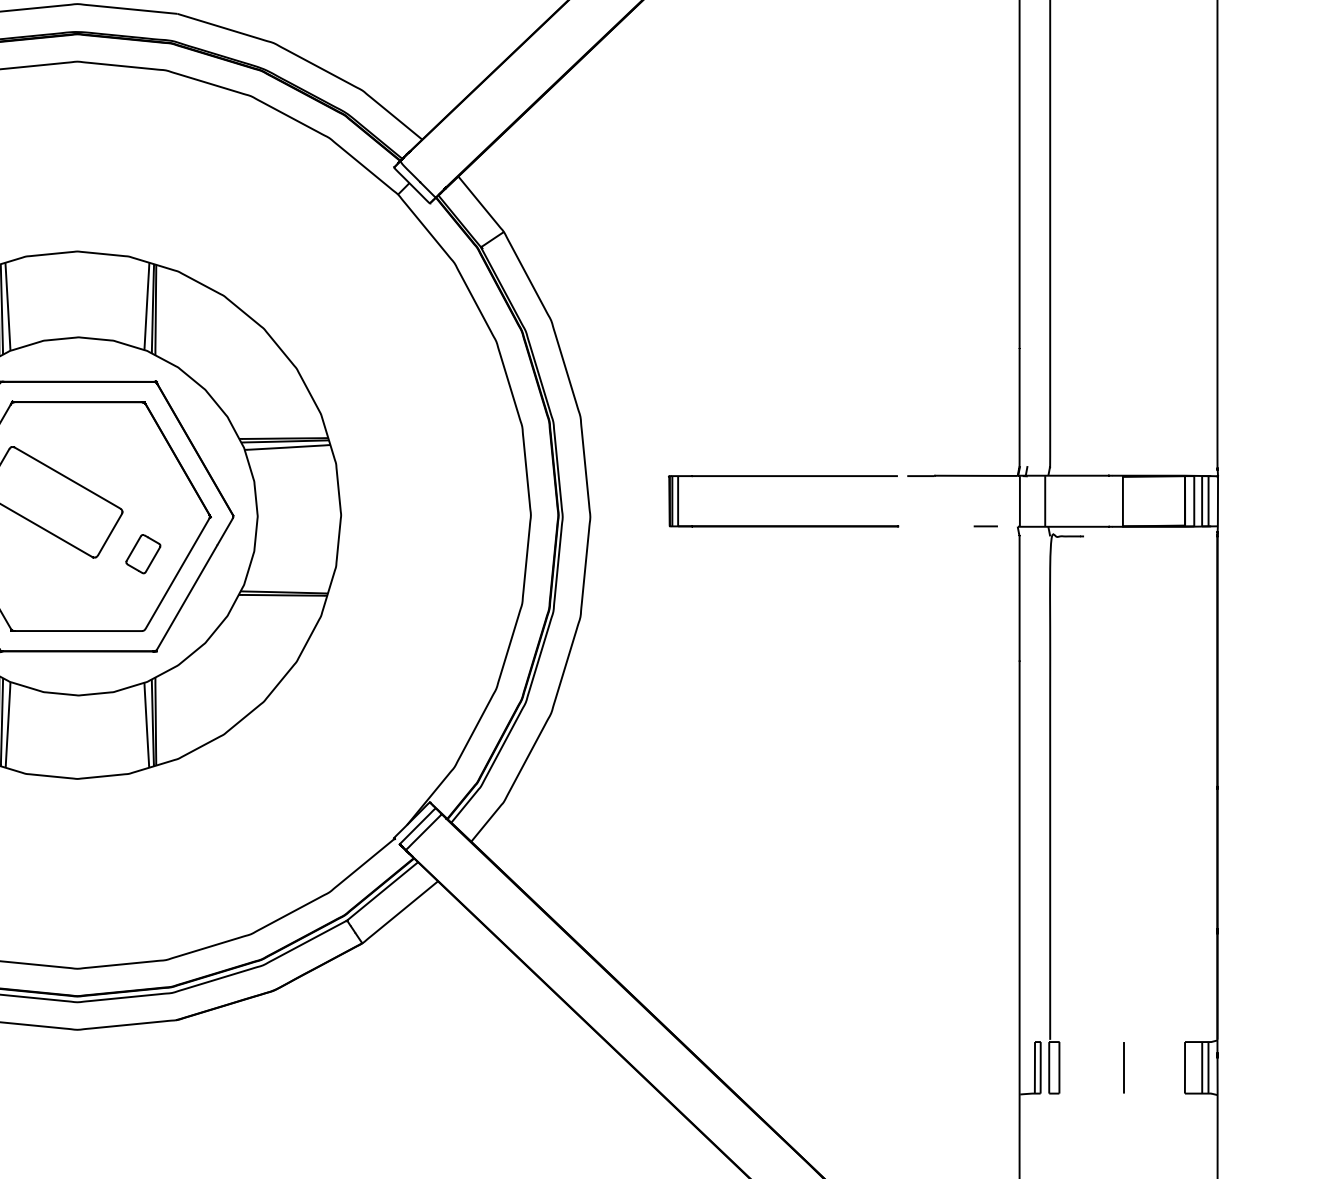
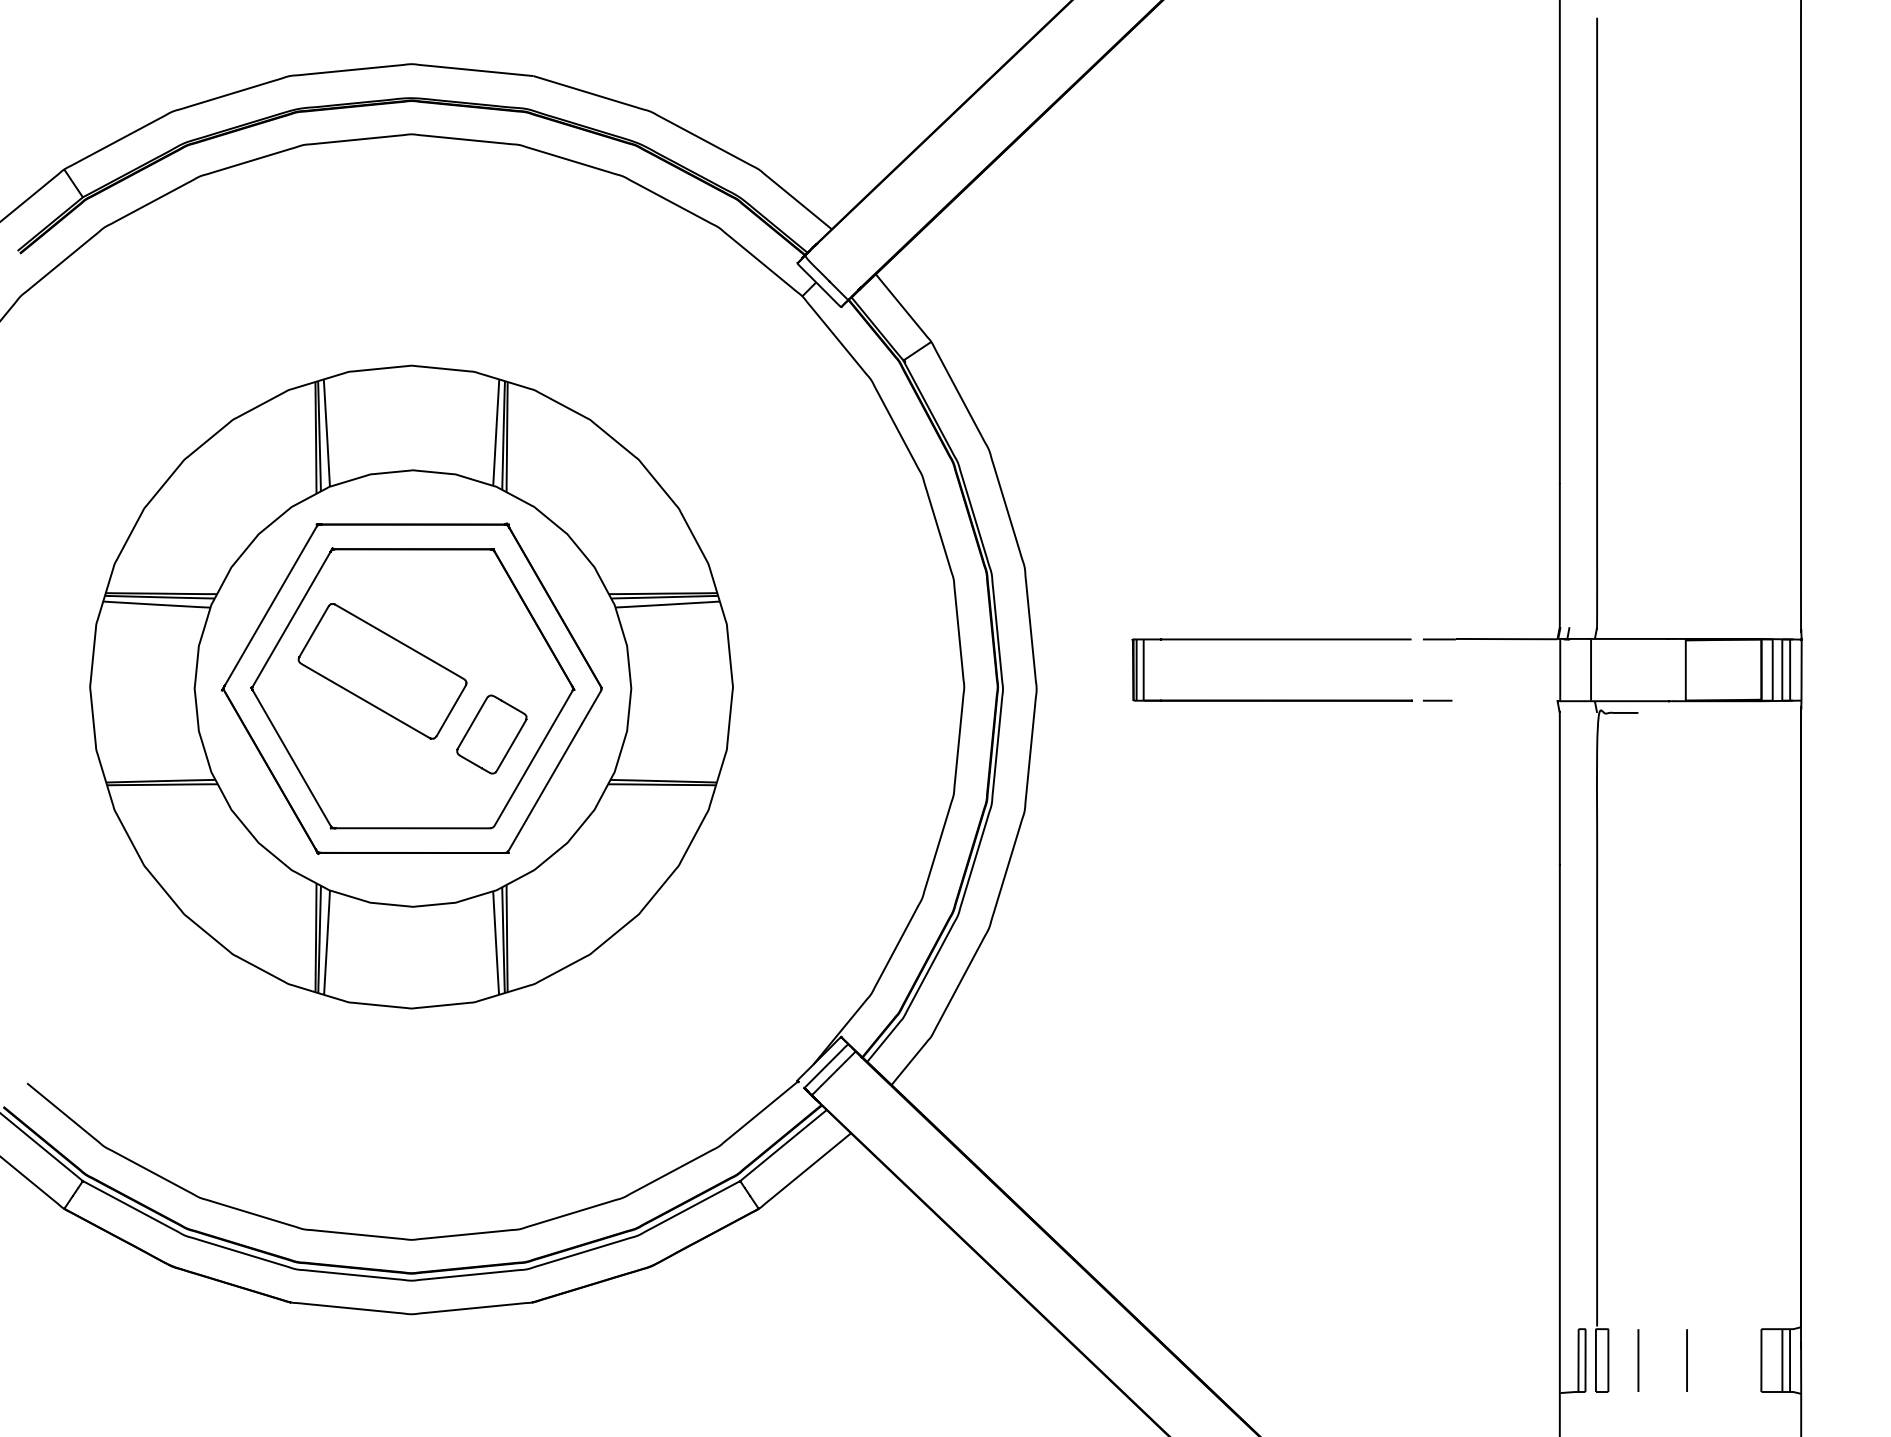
line: (985, 526) -> (1437, 700), moved
part: (143, 554) -> (491, 734), size x1.67
line: (1084, 1067) -> (1638, 1360), added

